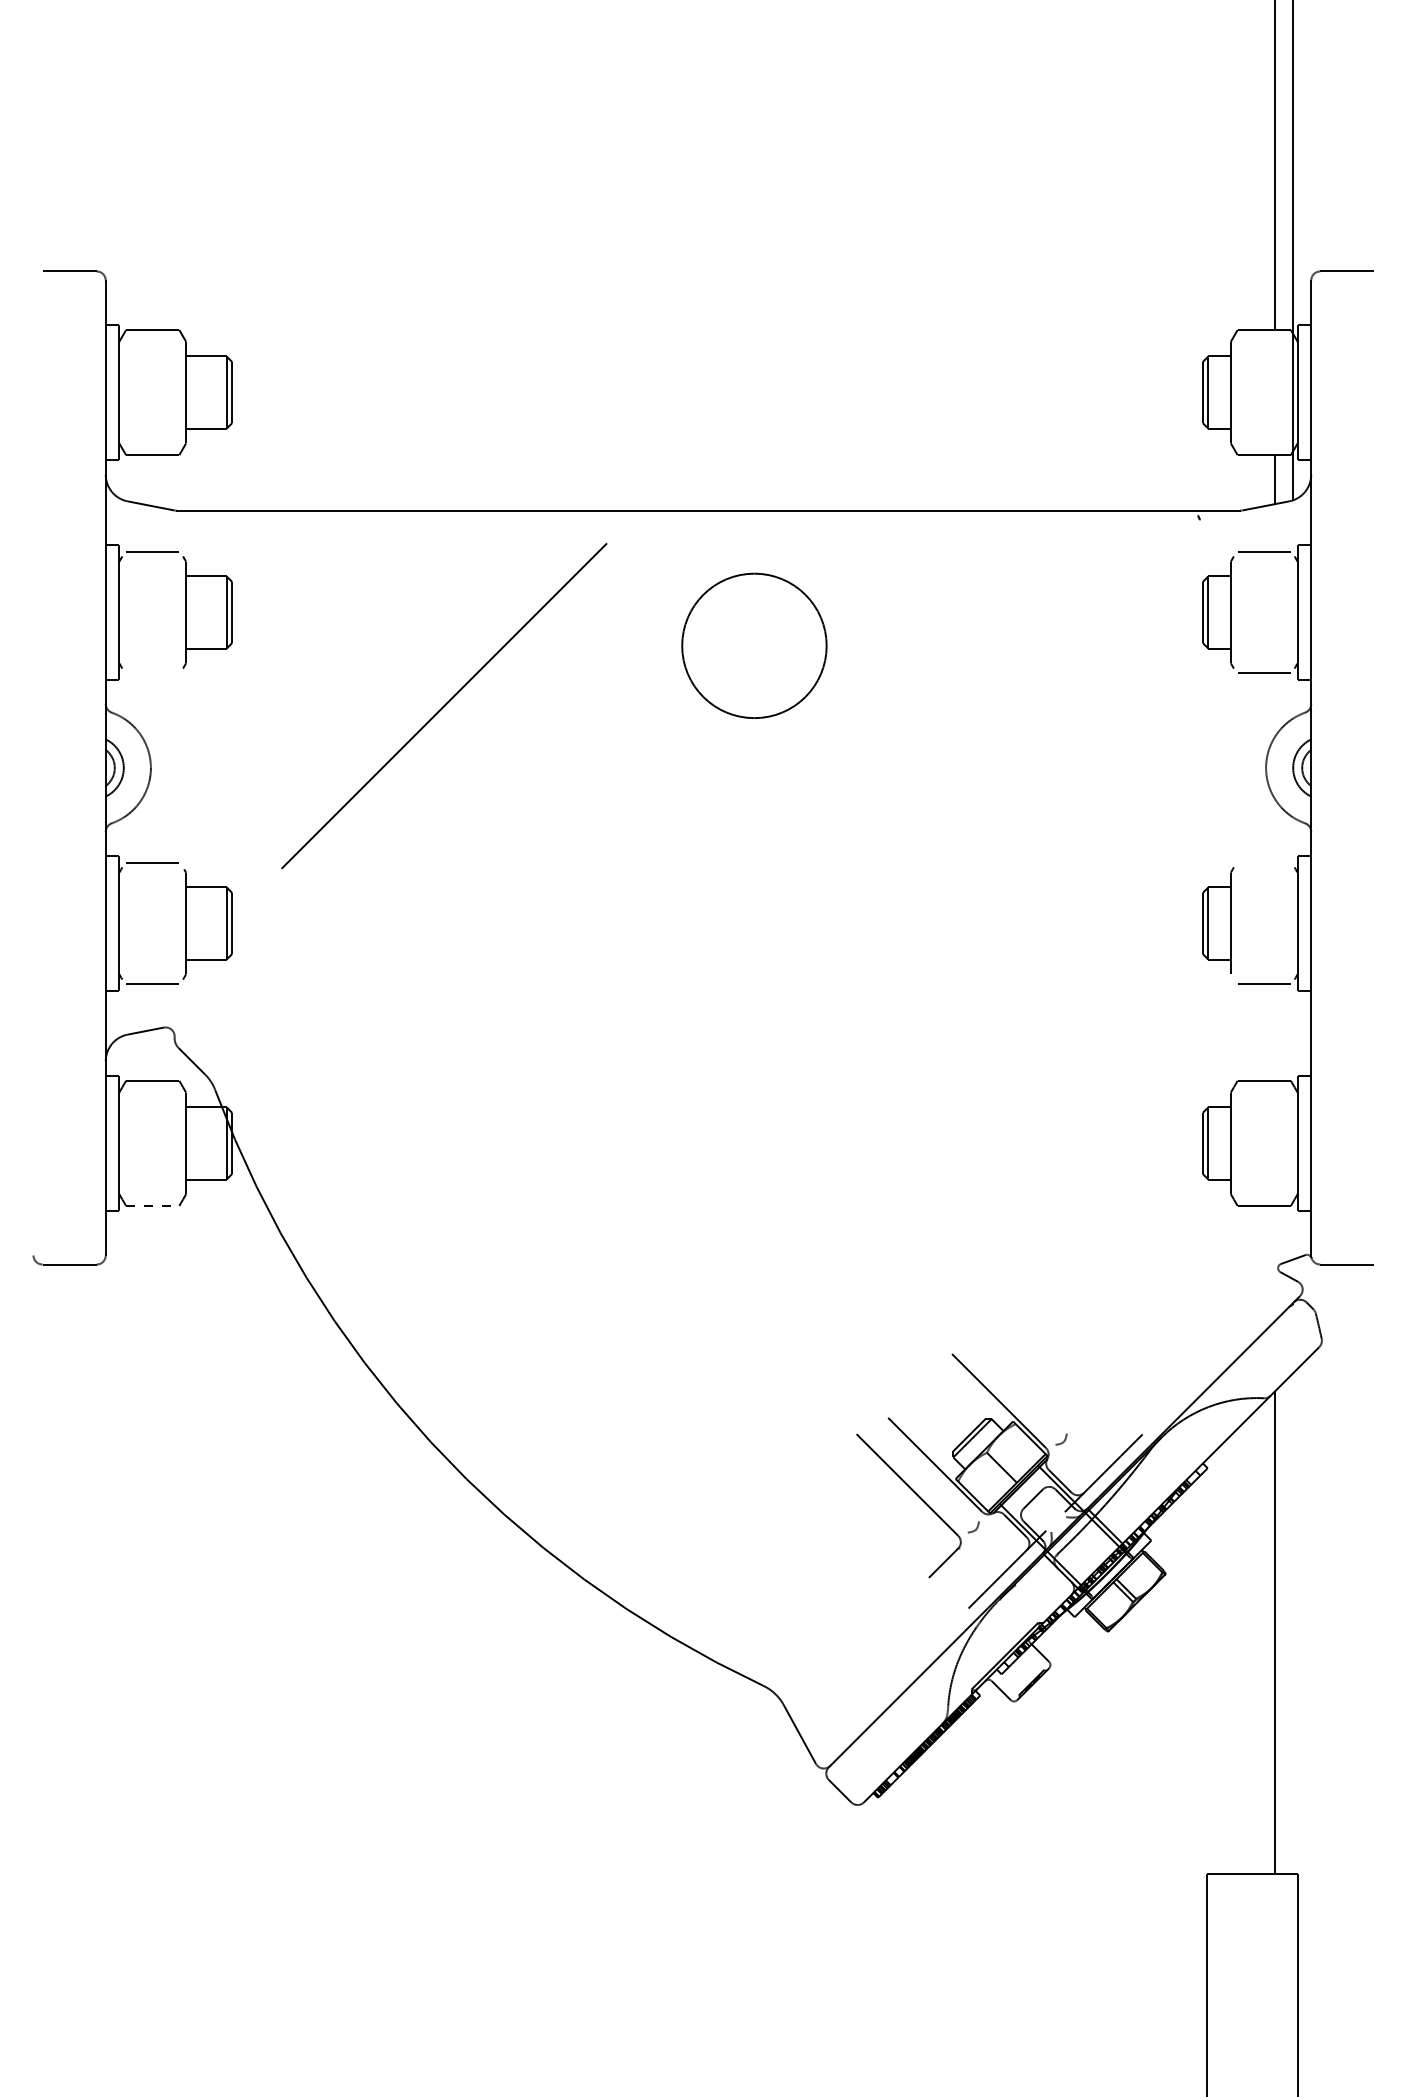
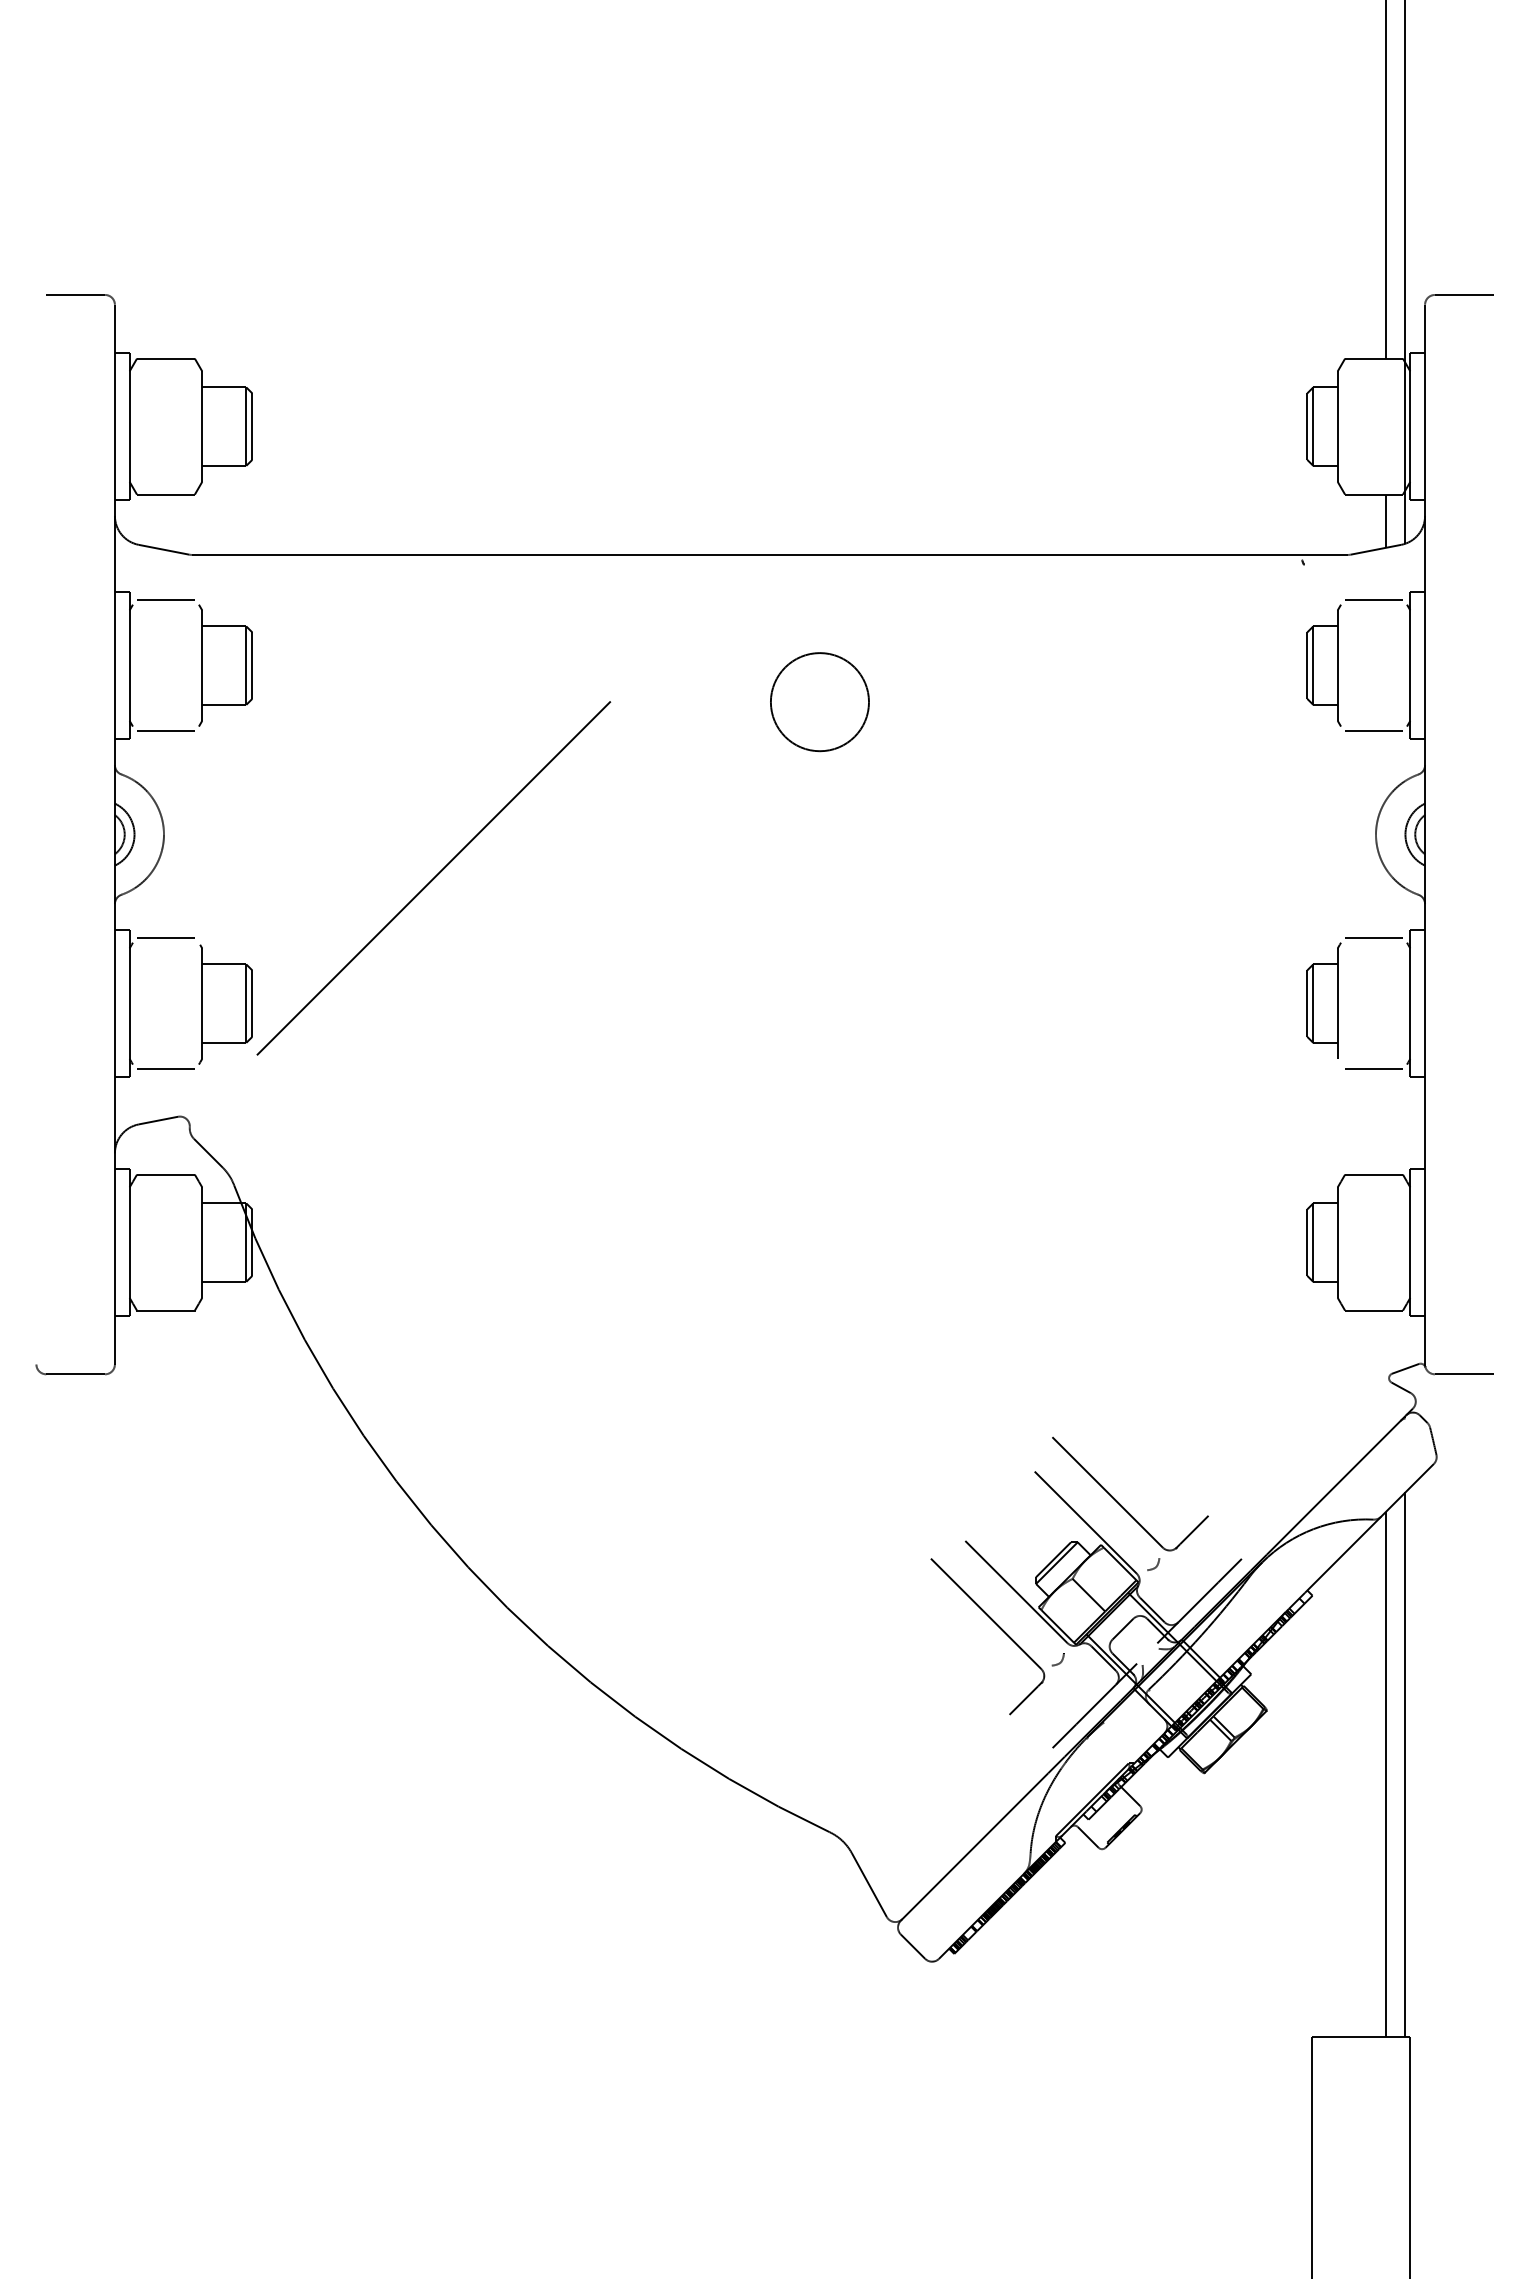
circle: (754, 646) -> (819, 702), size x0.62
line: (152, 673) -> (165, 731), added
line: (443, 706) -> (433, 878), moved
line: (1263, 862) -> (1373, 937), added
line: (152, 1205) -> (165, 1310), dashed -> solid
part: (1030, 1383) -> (1120, 1503), added
line: (1293, 1623) -> (1405, 1764), added

